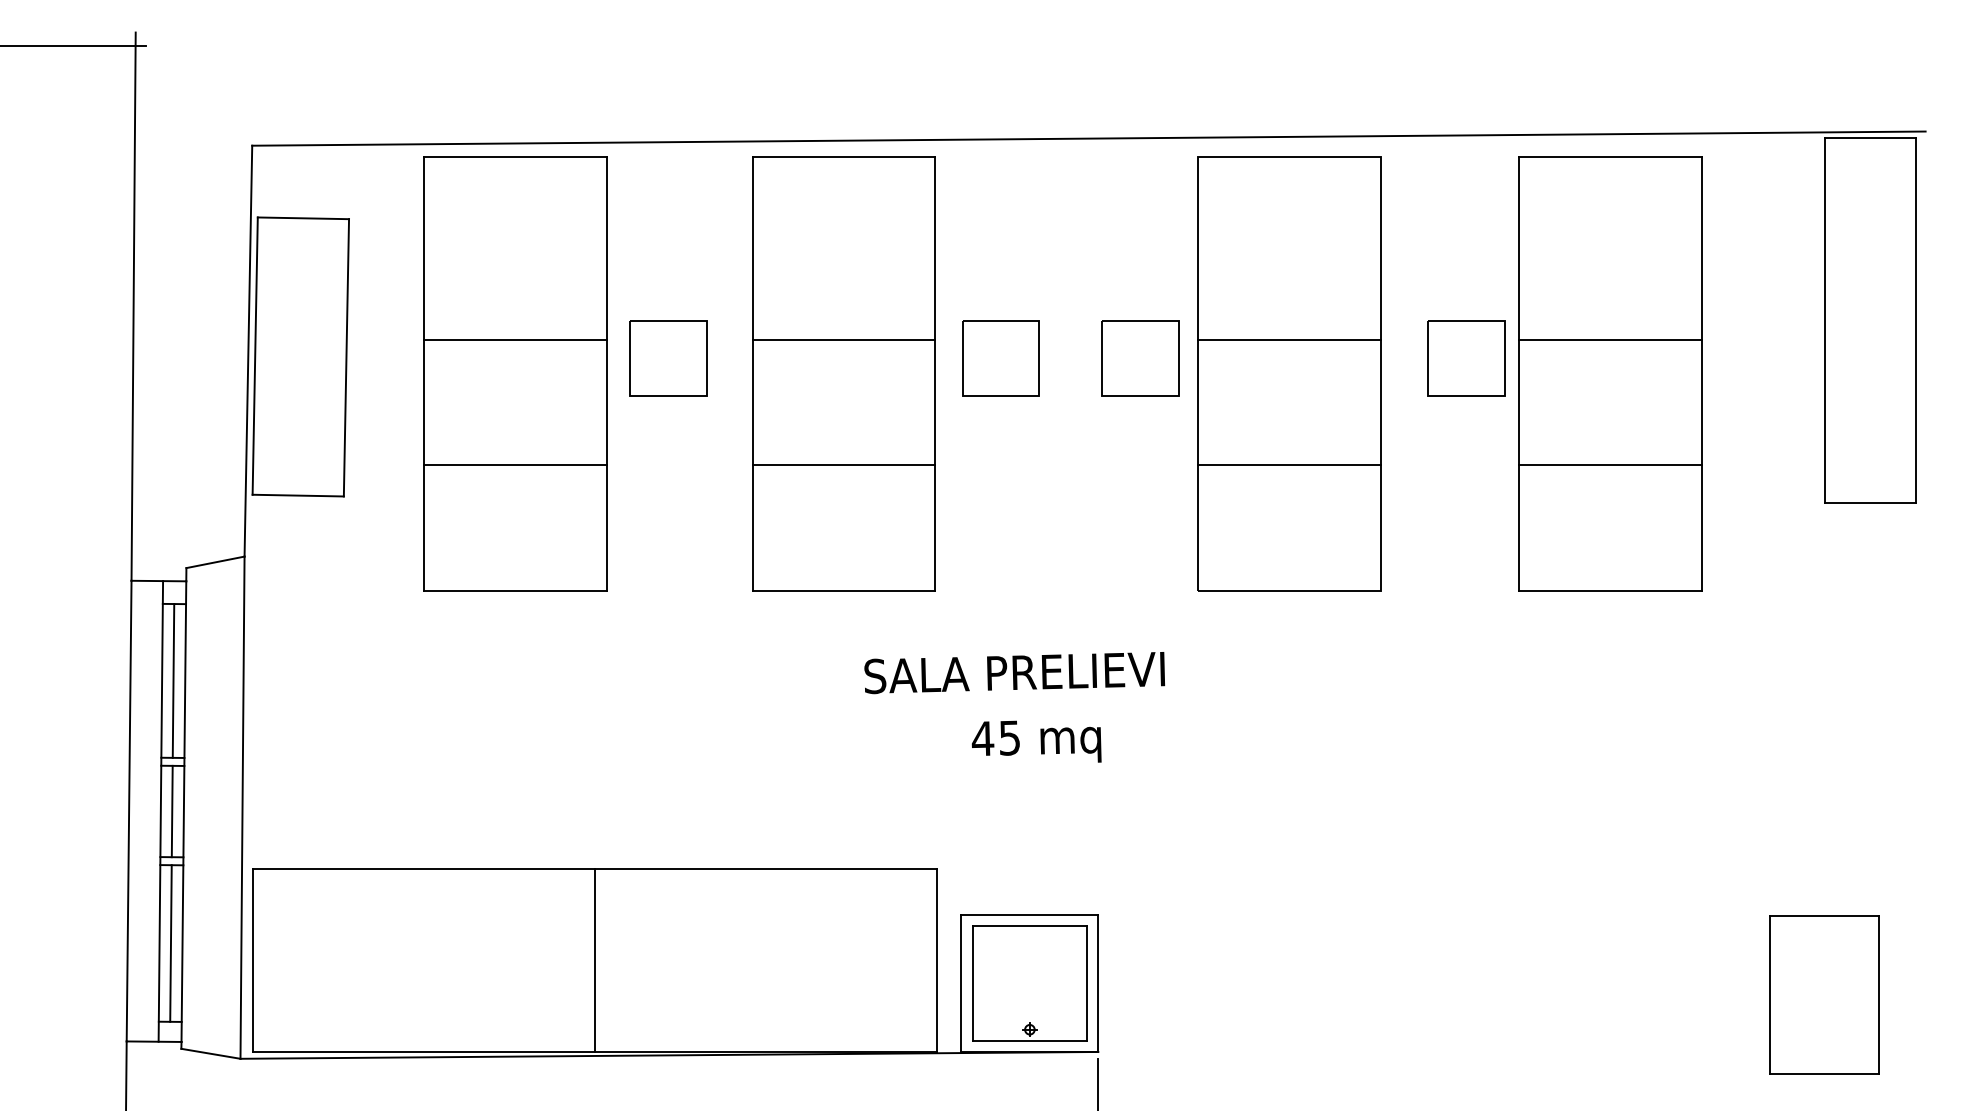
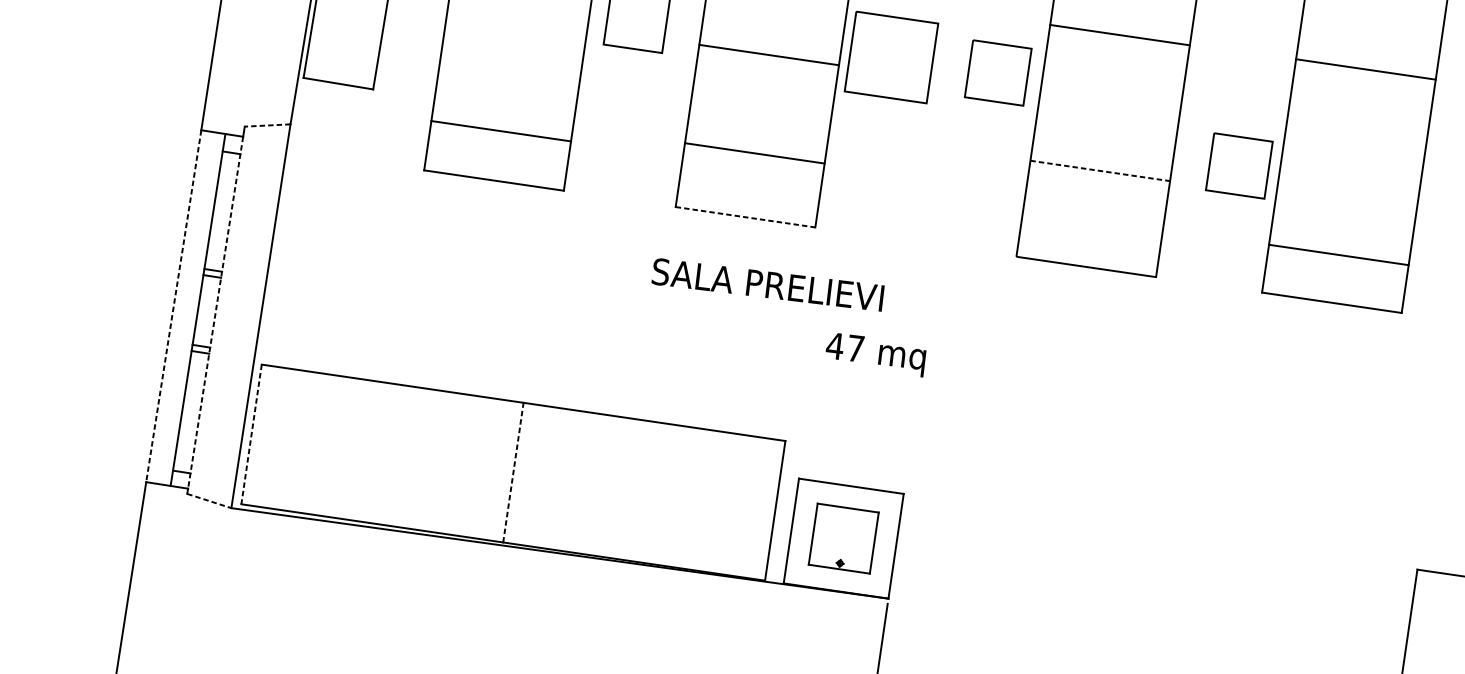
line: (843, 339) -> (768, 54), moved
line: (1289, 339) -> (1120, 35), moved
line: (1610, 339) -> (1365, 69), moved
part: (1000, 358) -> (891, 57), size x1.4
part: (1466, 358) -> (1239, 165), moved
line: (515, 465) -> (501, 131), moved
line: (843, 465) -> (754, 153), moved
line: (1290, 465) -> (1100, 171), solid -> dashed
line: (1610, 465) -> (1338, 255), moved
line: (215, 562) -> (267, 125), solid -> dashed
line: (844, 590) -> (745, 217), solid -> dashed
text: (1014, 673) -> (767, 285), moved
line: (173, 680) -> (222, 211), removed
text: (1009, 737) -> (855, 348), 45 -> 47
line: (129, 811) -> (174, 306), solid -> dashed
line: (171, 811) -> (206, 311), removed
line: (183, 812) -> (215, 313), solid -> dashed
line: (170, 943) -> (190, 412), removed
line: (594, 960) -> (513, 472), solid -> dashed
line: (252, 961) -> (251, 435), solid -> dashed
part: (1029, 983) -> (843, 538), size x0.7
line: (211, 1053) -> (209, 500), solid -> dashed

